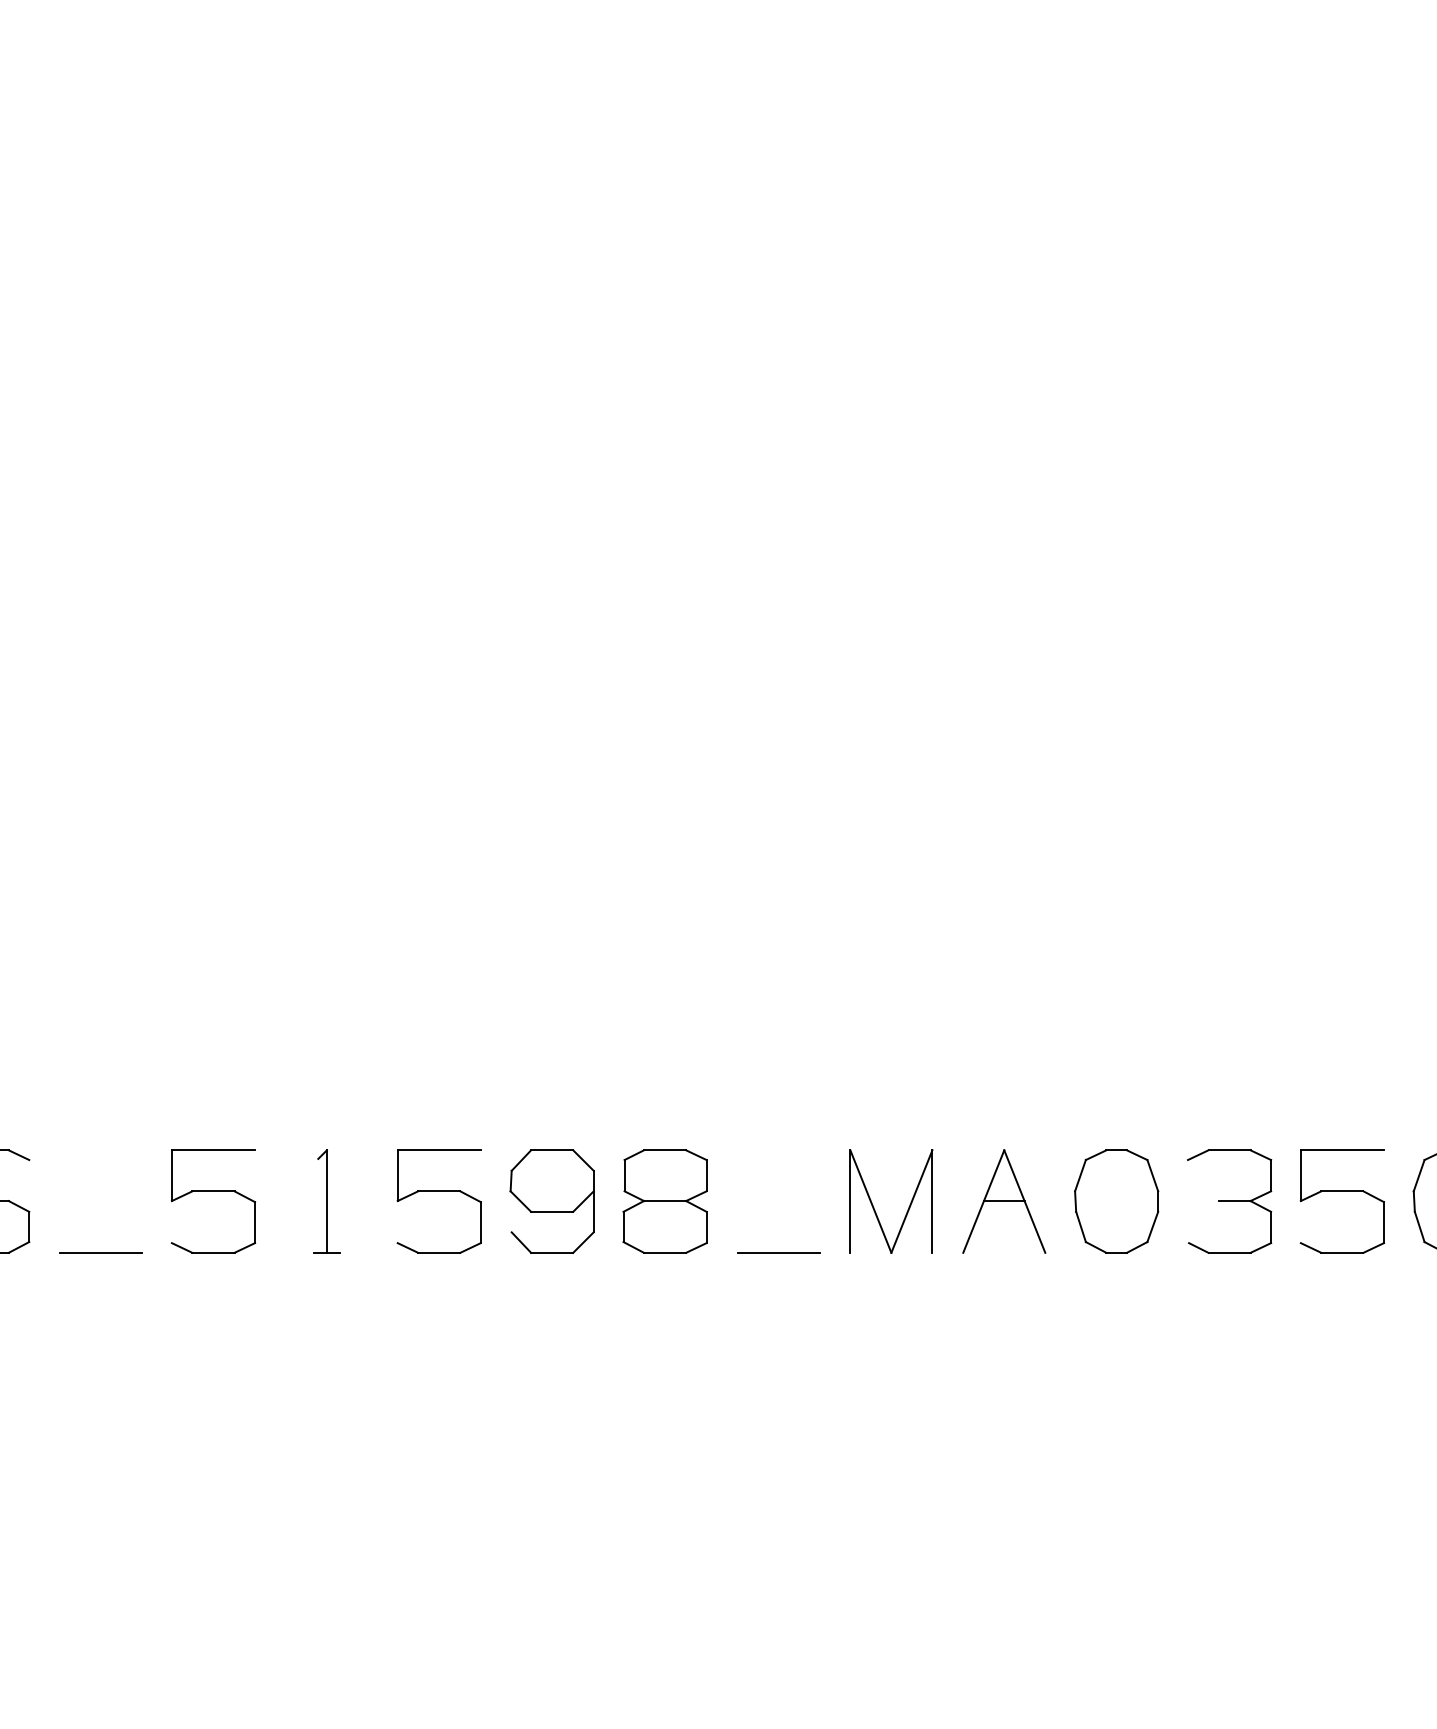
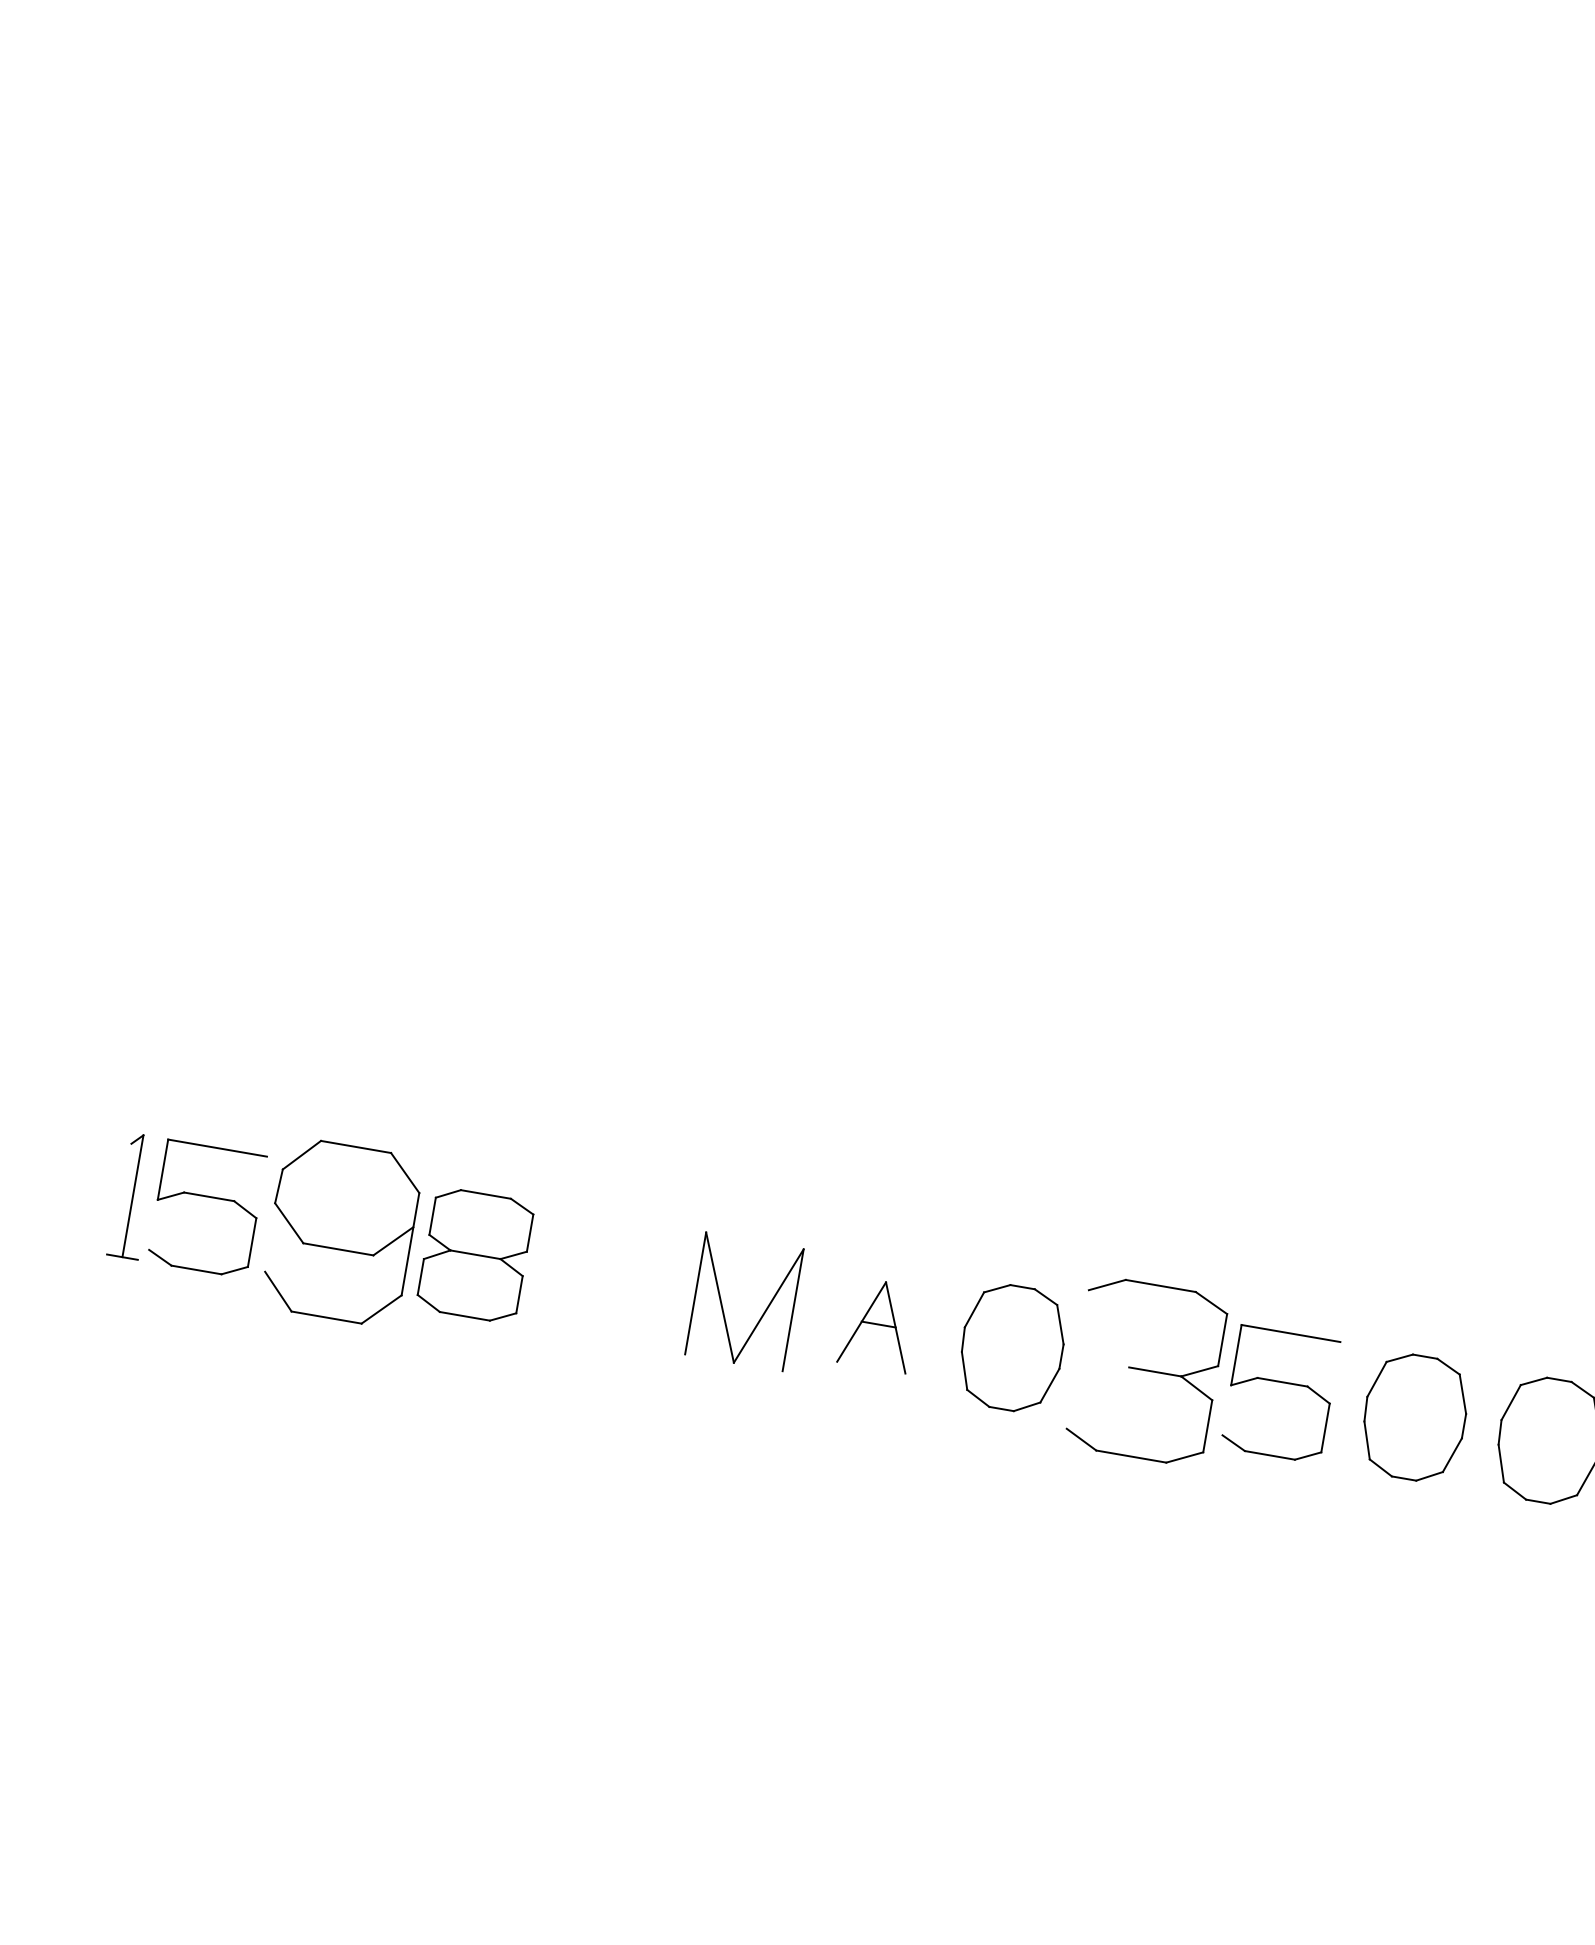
part: (326, 1201) -> (132, 1196), moved
part: (551, 1201) -> (340, 1231), size x1.4
part: (1004, 1201) -> (878, 1324), size x0.7
part: (1229, 1201) -> (1146, 1371), size x1.4
line: (778, 1252) -> (599, 1339), removed

